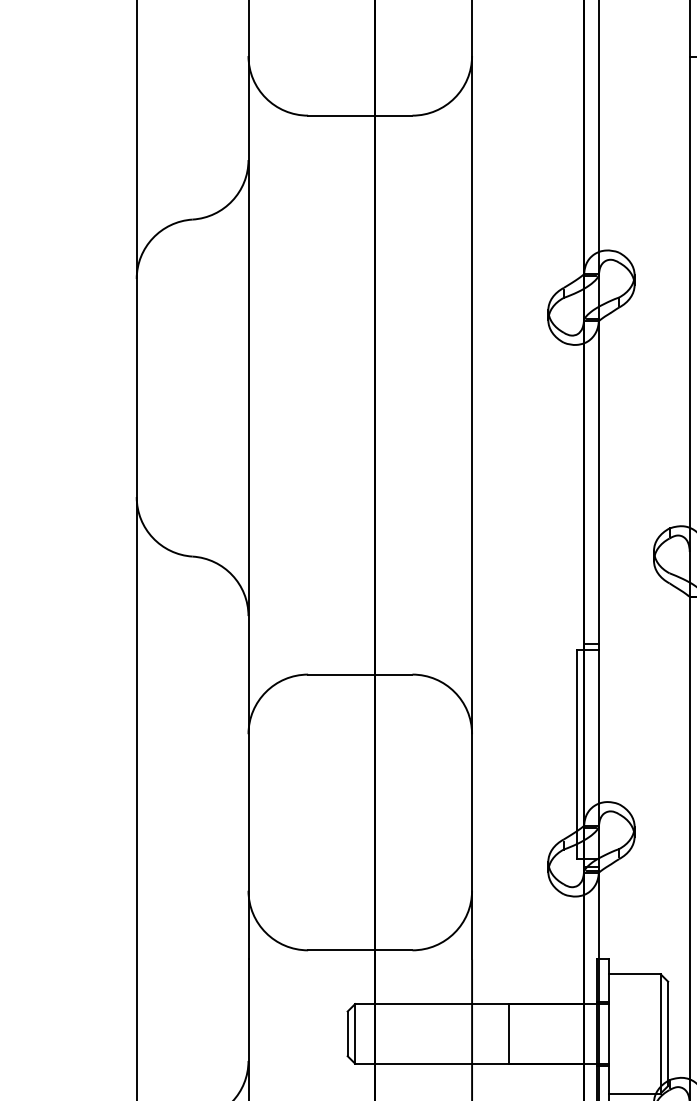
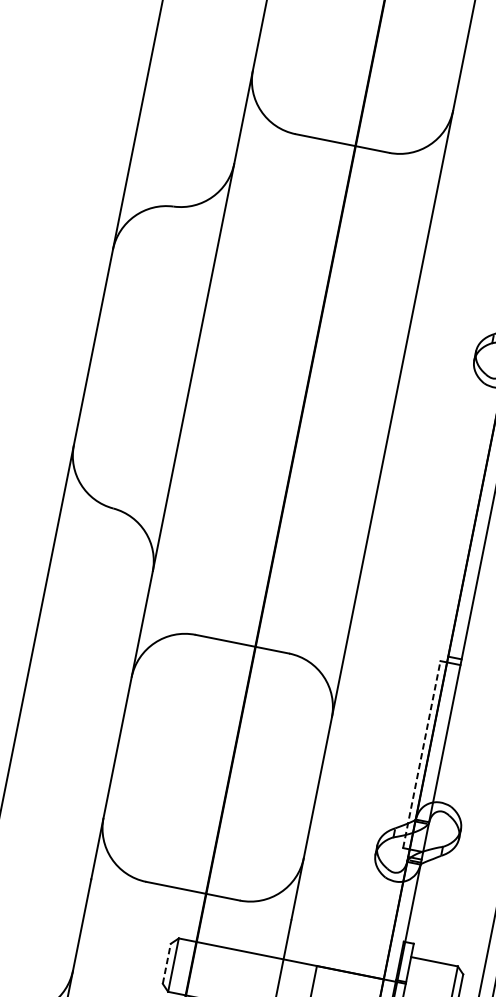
line: (576, 754) -> (421, 754), solid -> dashed
line: (347, 1033) -> (166, 963), solid -> dashed

